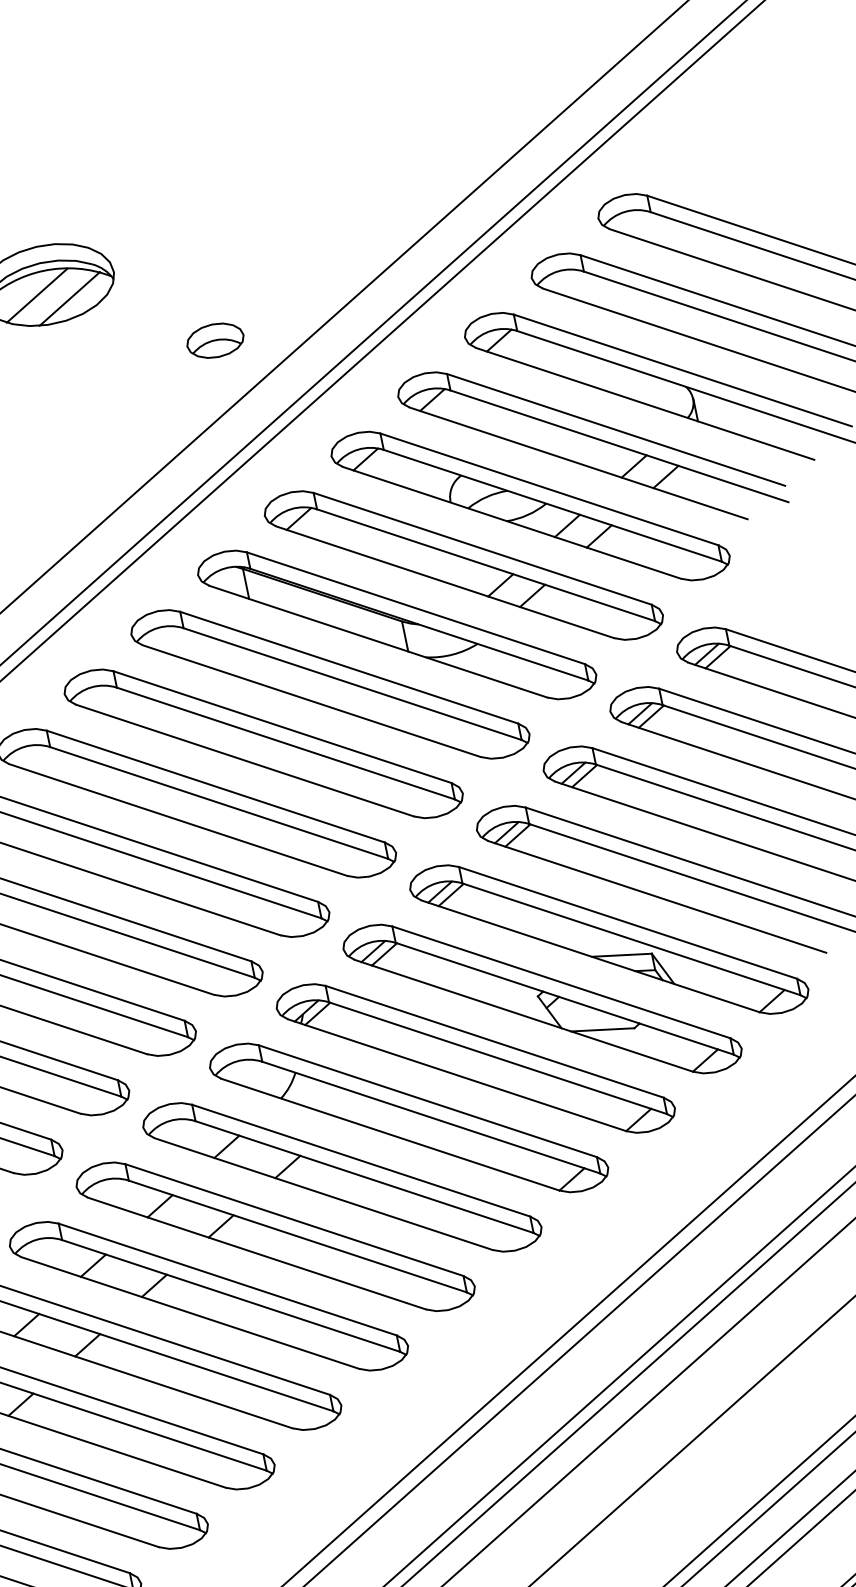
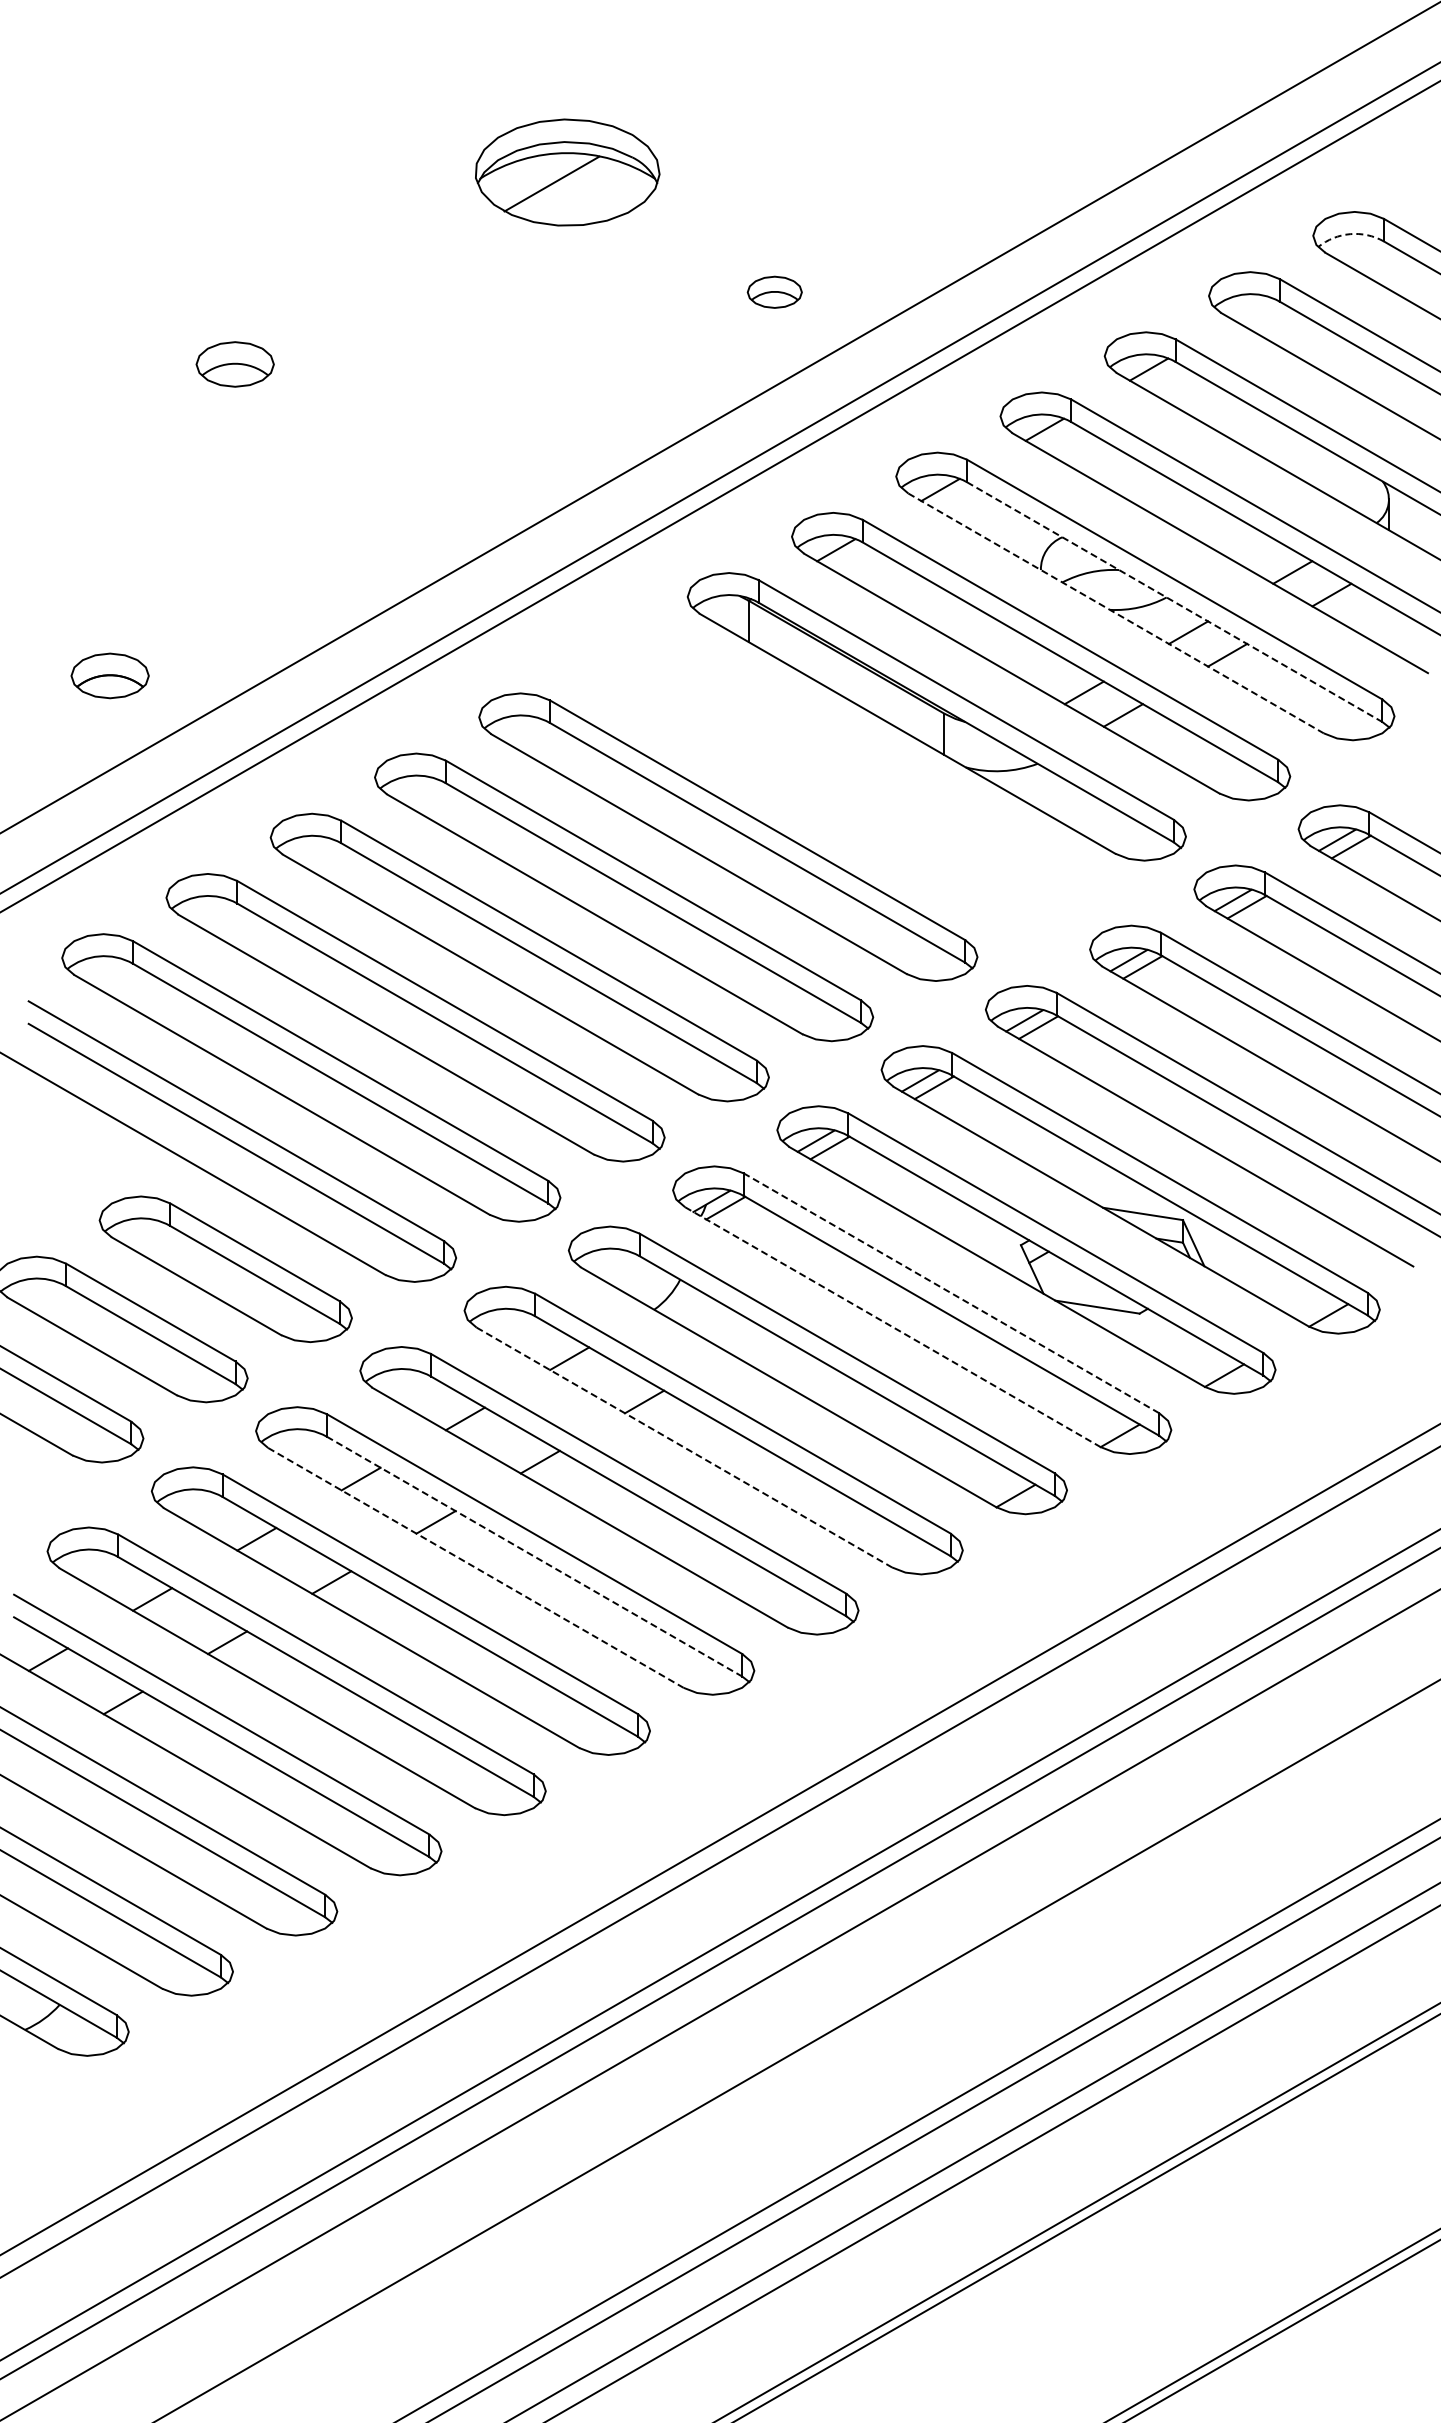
arc: (625, 212) -> (1350, 234), solid -> dashed
line: (70, 299) -> (594, 197), removed
part: (215, 340) -> (774, 292), size x0.7
line: (552, 506) -> (1174, 602), solid -> dashed
line: (512, 522) -> (1116, 613), solid -> dashed
part: (330, 684) -> (832, 776), removed
line: (494, 1041) -> (951, 1293), solid -> dashed
line: (456, 1075) -> (892, 1327), solid -> dashed
line: (323, 1194) -> (684, 1447), solid -> dashed
line: (231, 1295) -> (534, 1556), solid -> dashed
line: (189, 1312) -> (475, 1567), solid -> dashed

